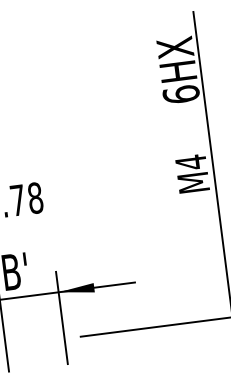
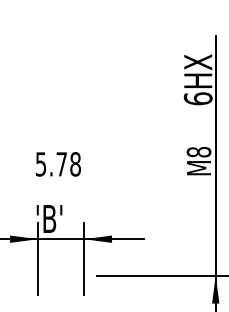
text: (190, 161) -> (198, 151), M4 -> M8

